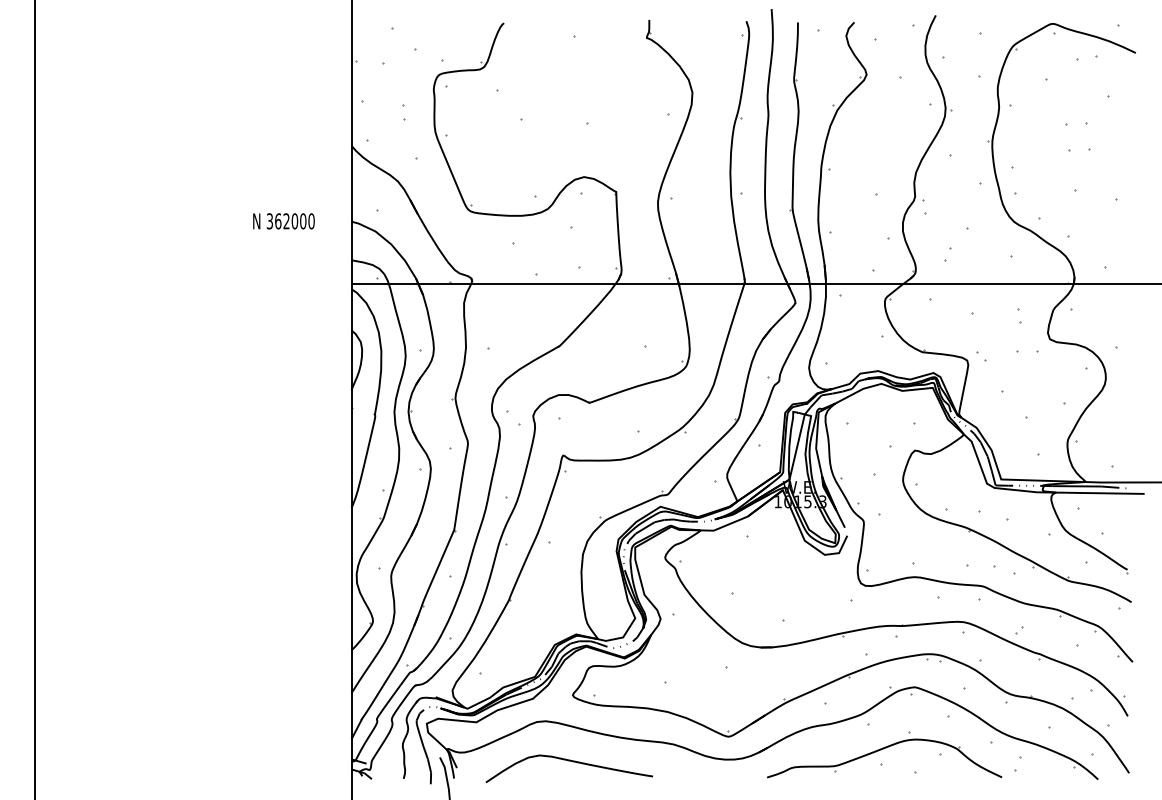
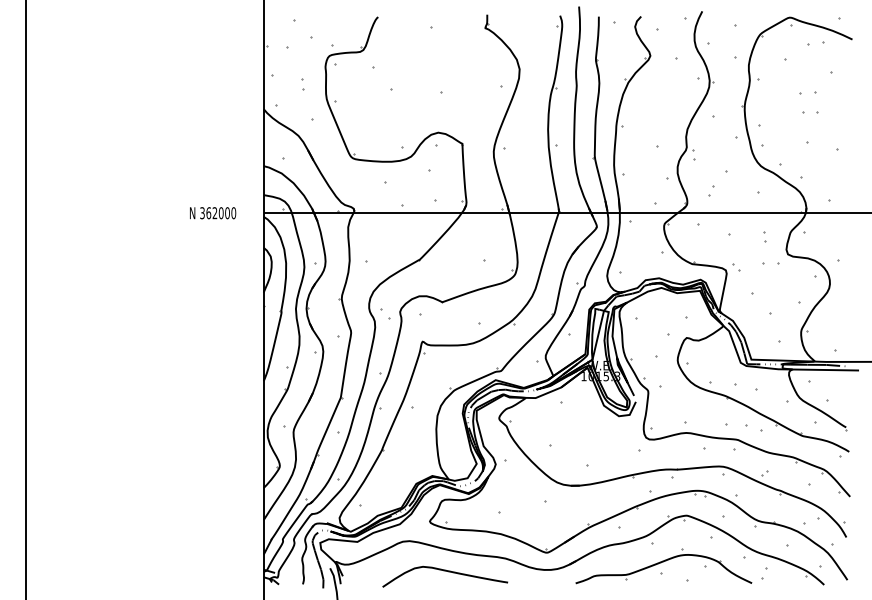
text: (283, 221) -> (212, 213), moved
curve: (568, 761) -> (444, 571), moved

